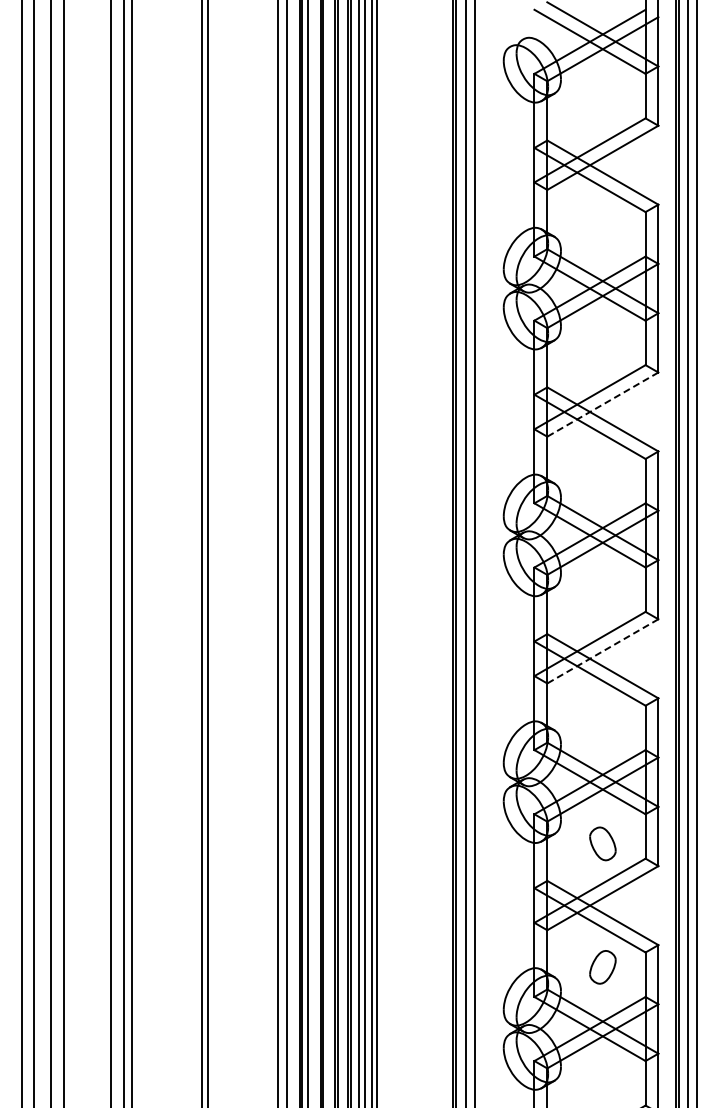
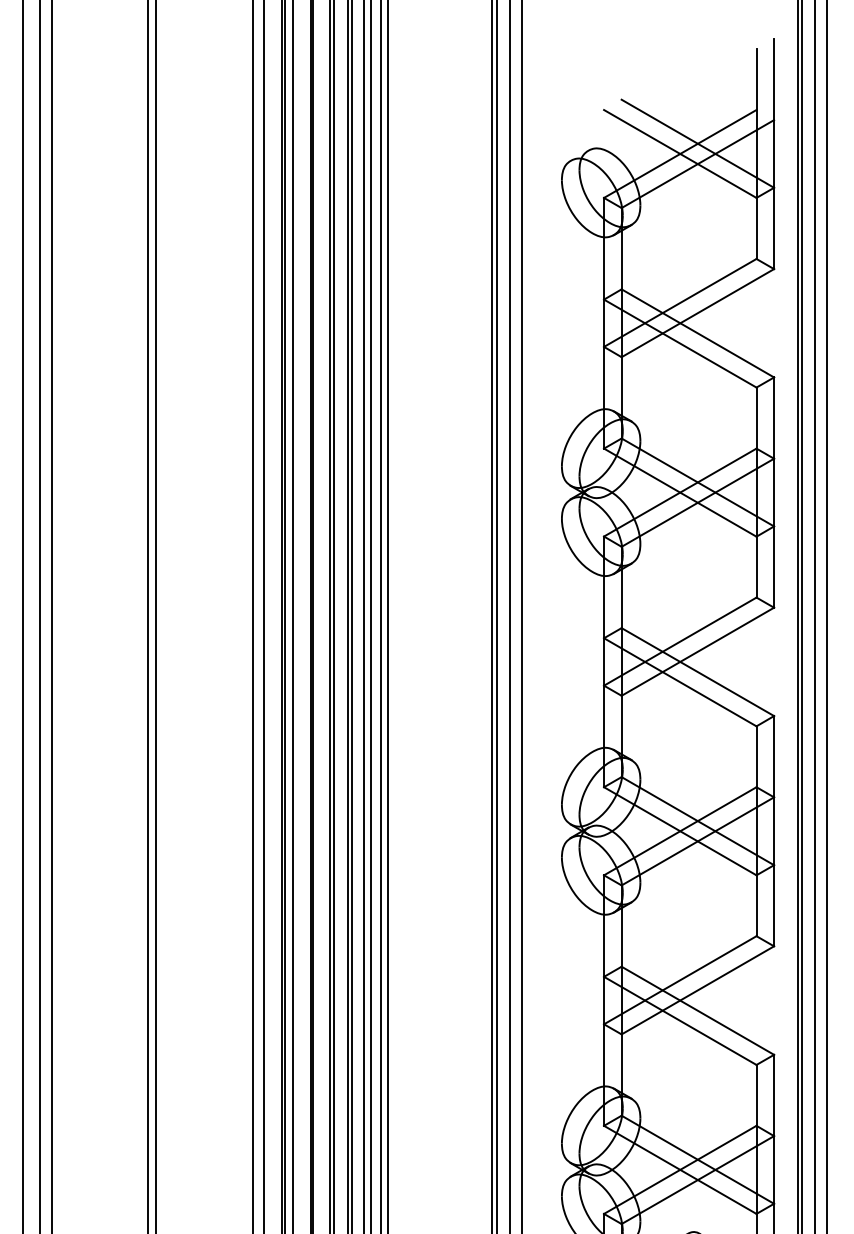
line: (602, 404) -> (697, 651), dashed -> solid
line: (602, 651) -> (697, 990), dashed -> solid

